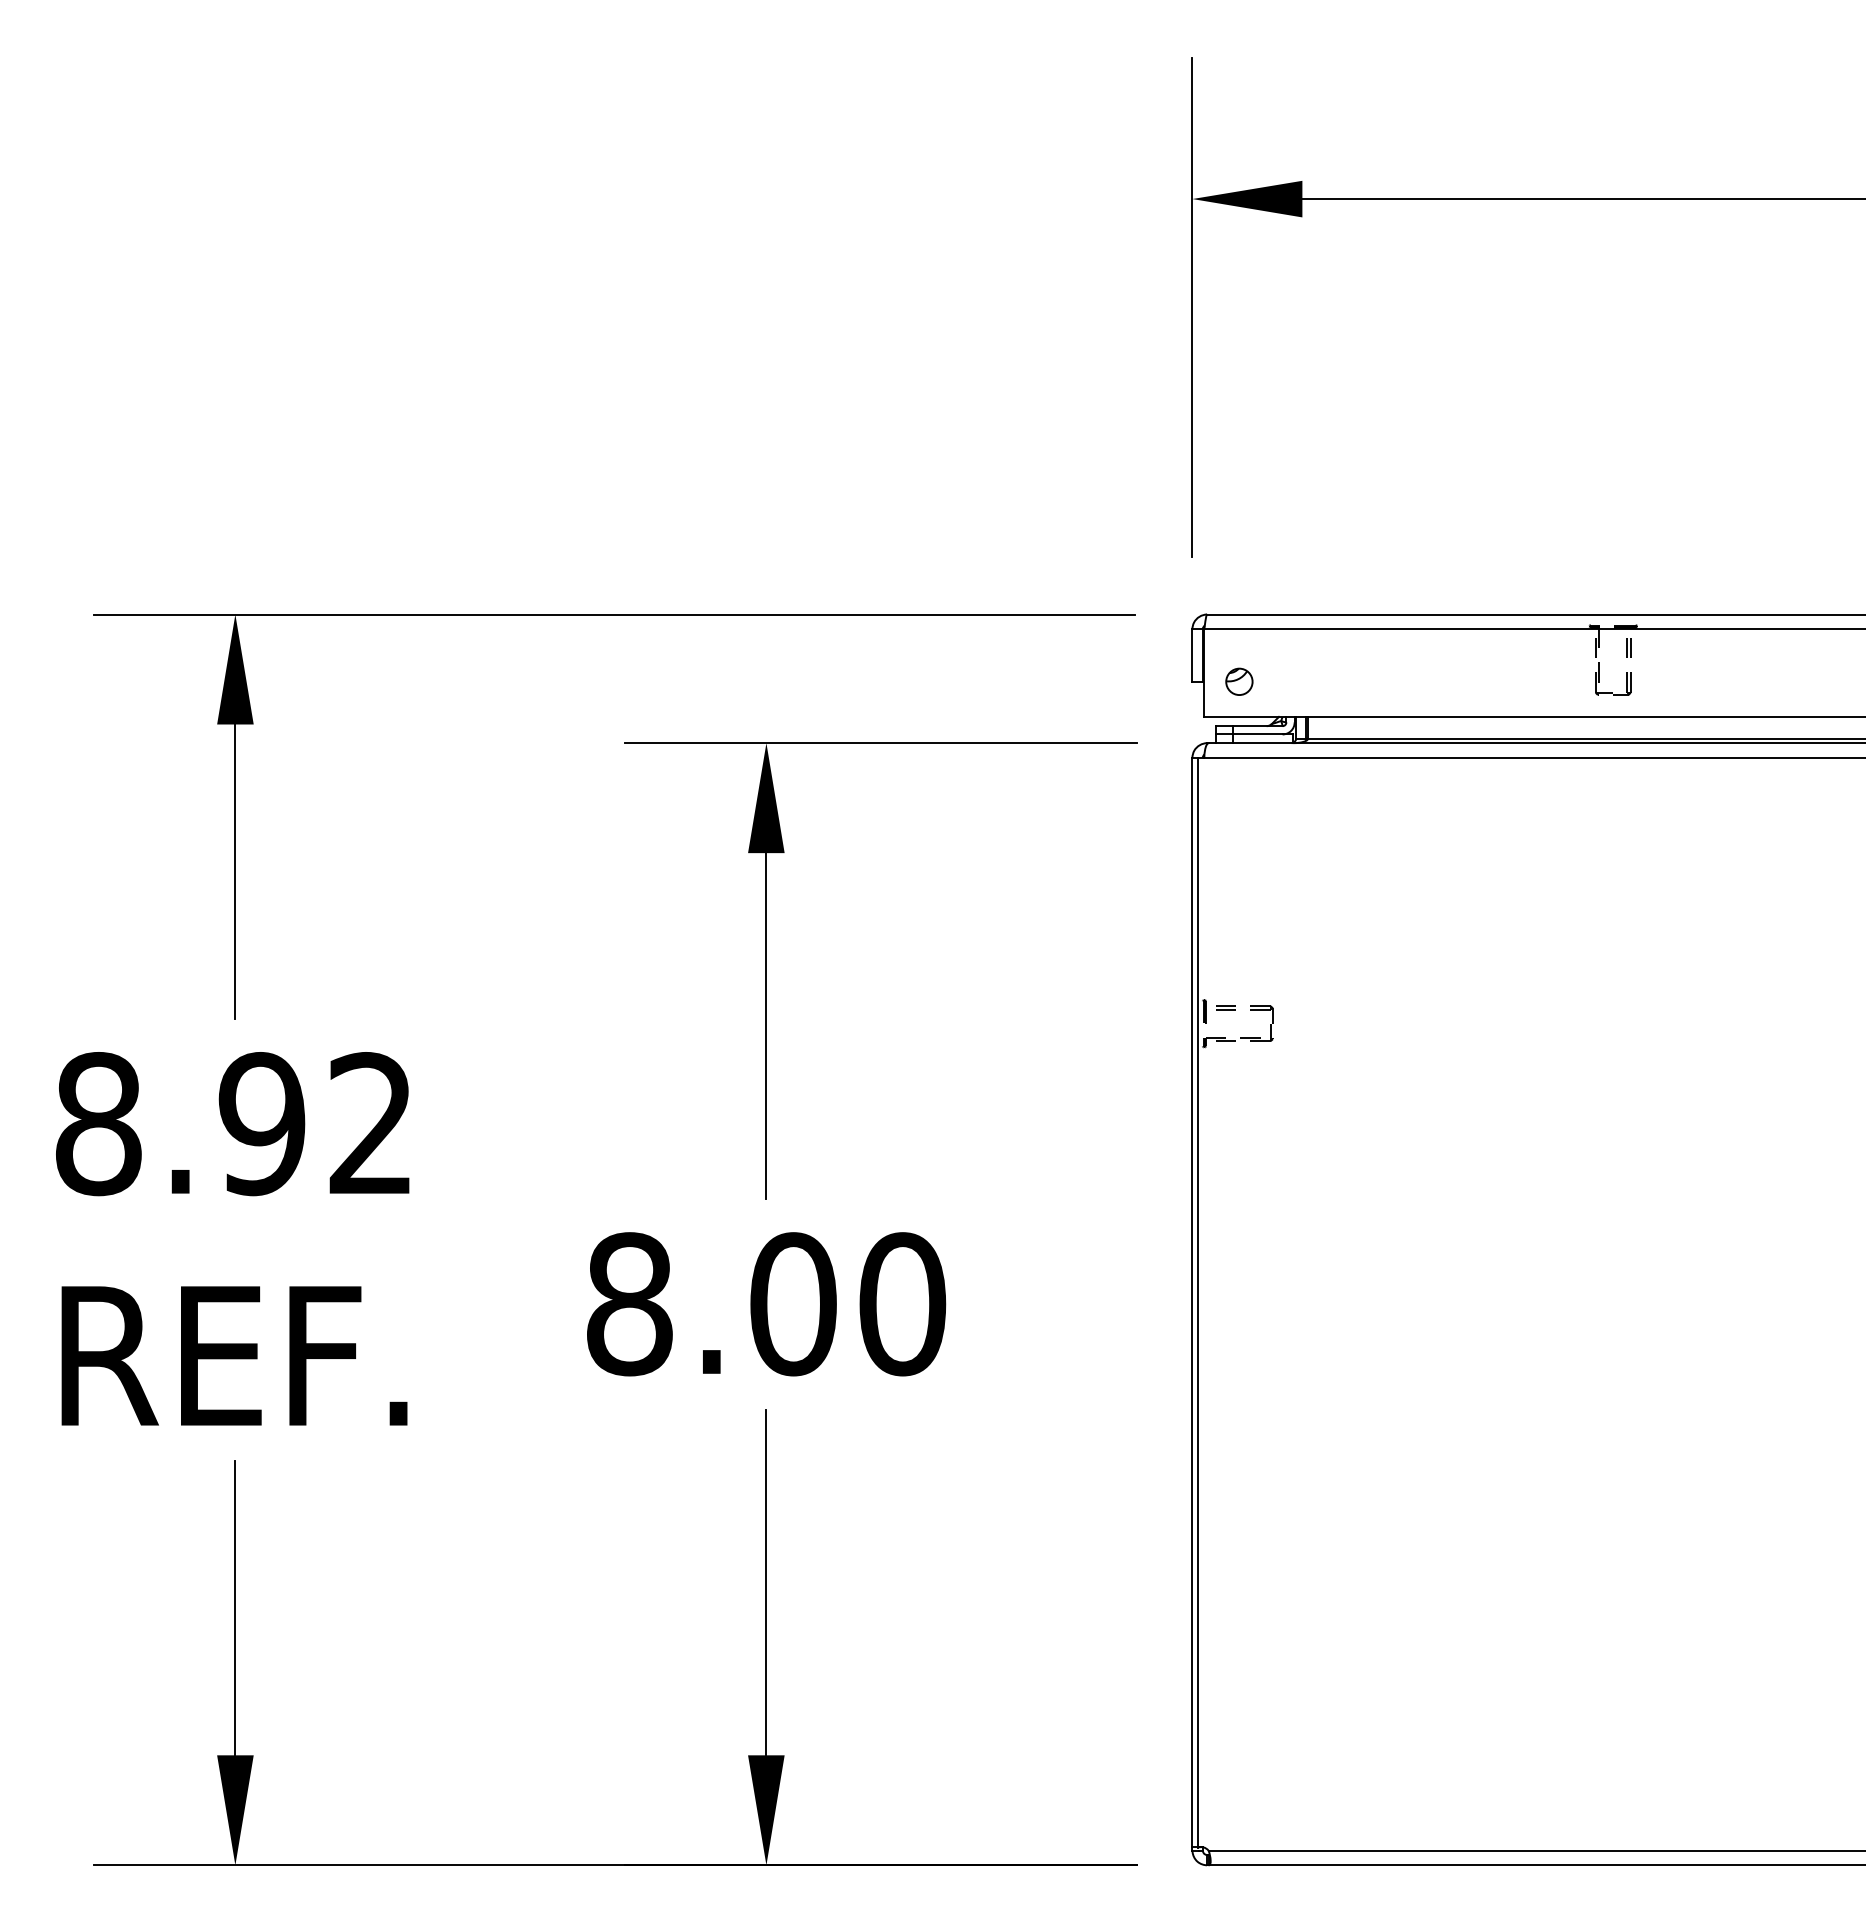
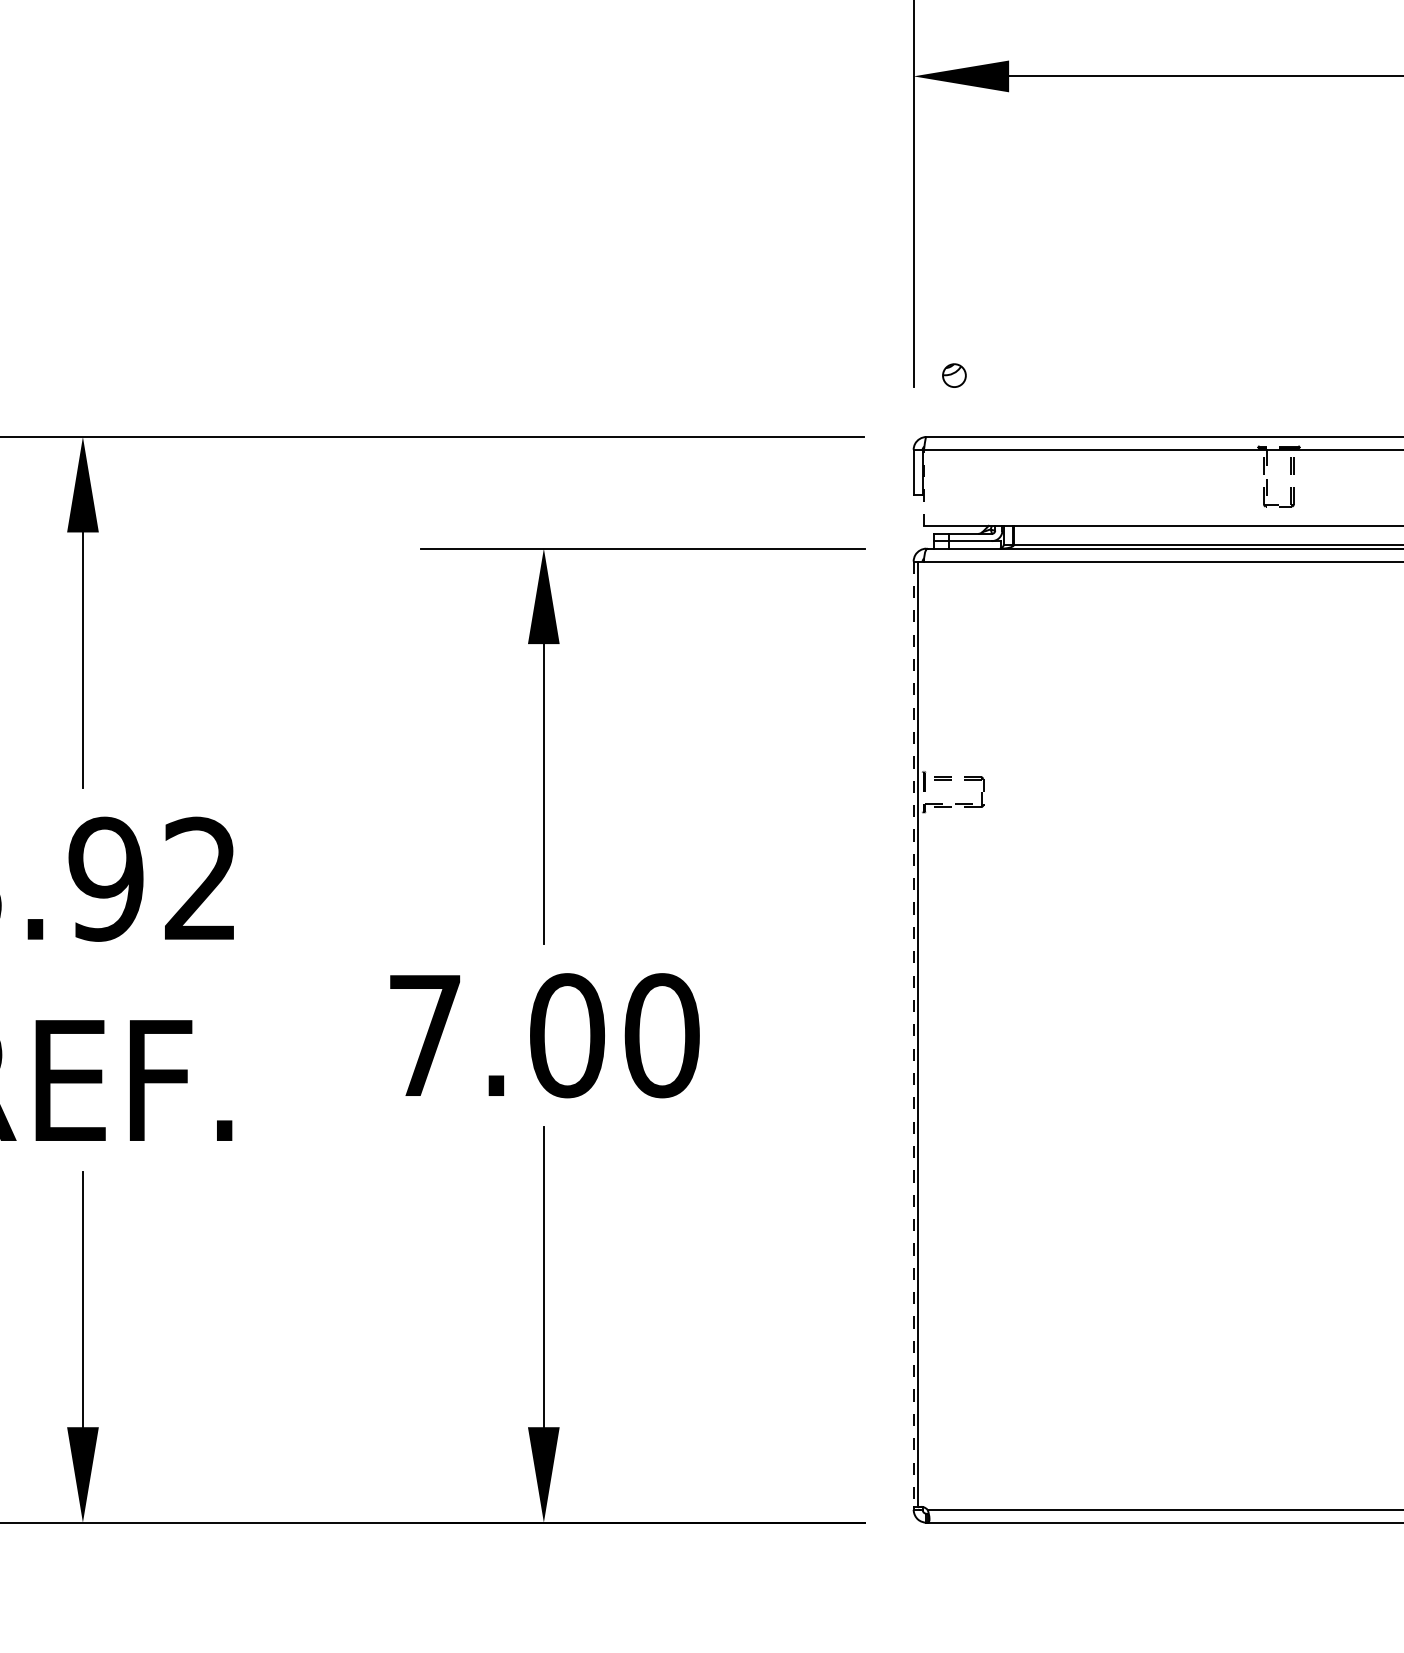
line: (1204, 673) -> (924, 488), solid -> dashed
part: (1239, 681) -> (954, 375), moved
line: (1192, 1302) -> (913, 1034), solid -> dashed
text: (629, 1304) -> (425, 1035), 8.00 -> 7.00

